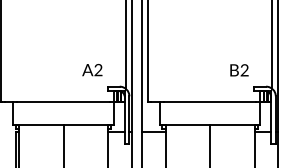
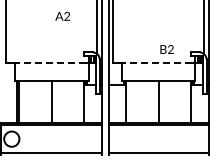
text: (92, 68) -> (62, 15), moved
text: (238, 70) -> (166, 49), moved
line: (63, 101) -> (51, 63), solid -> dashed
line: (209, 101) -> (158, 63), solid -> dashed

